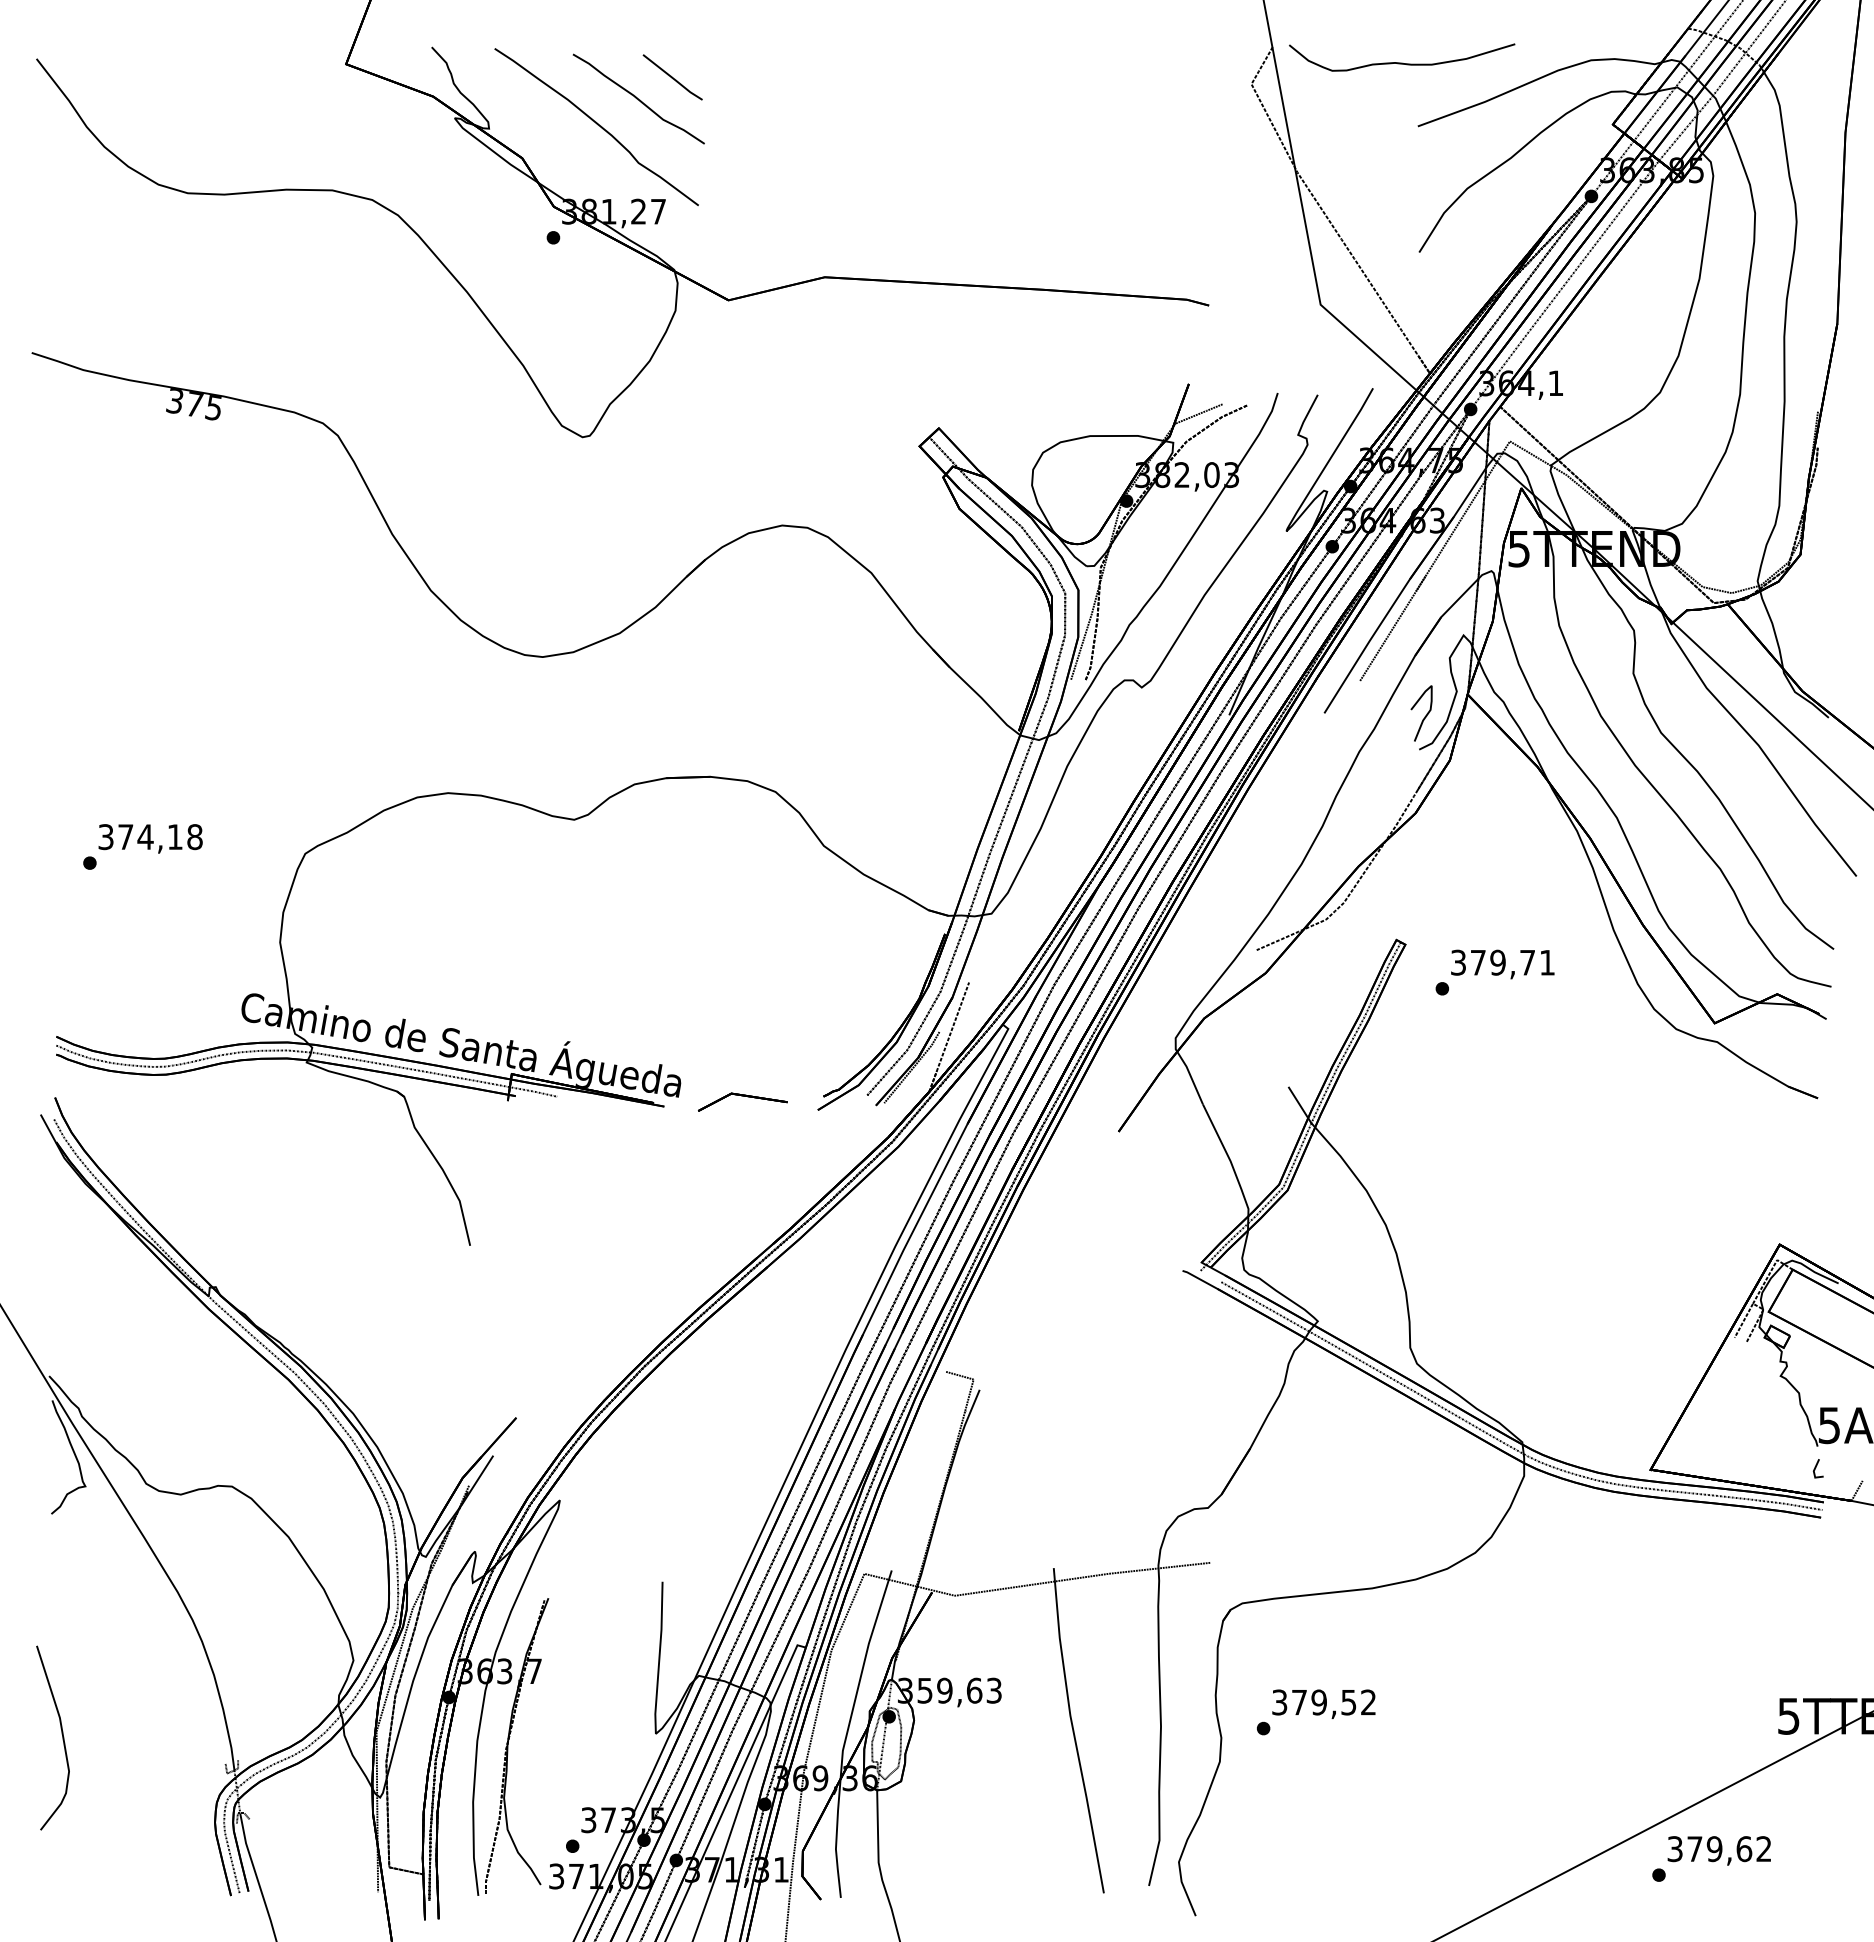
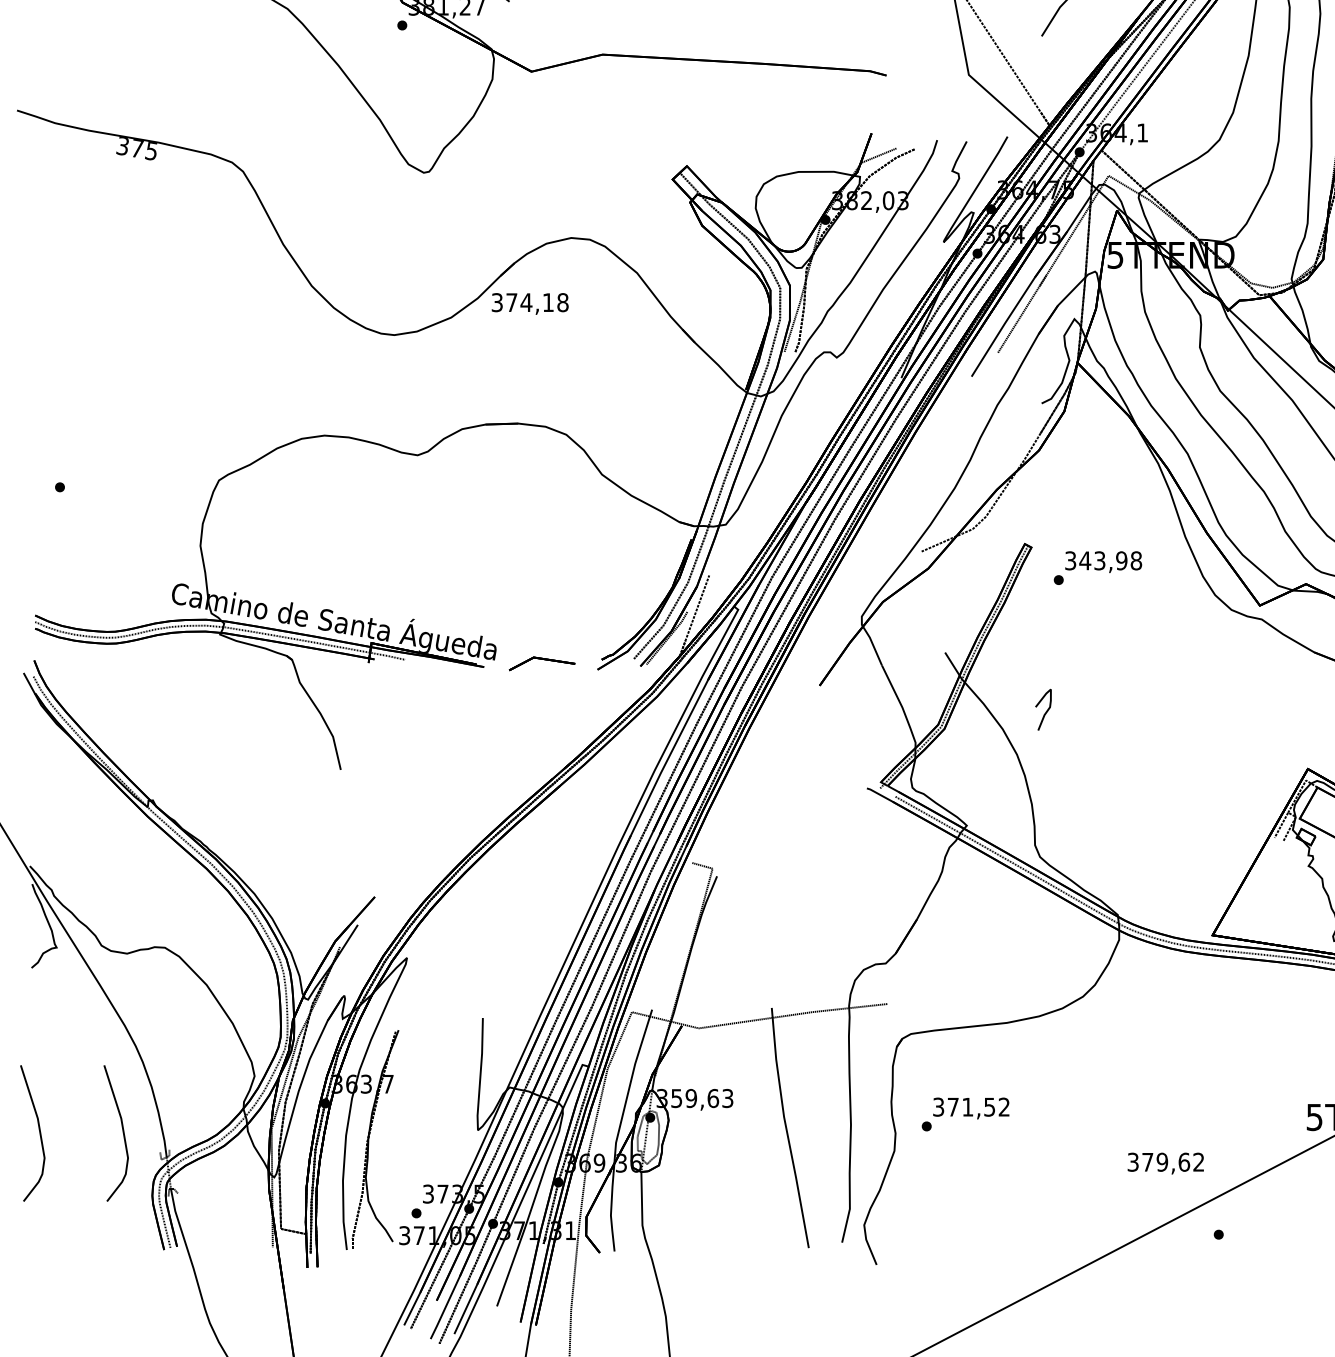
curve: (1424, 716) -> (1045, 712), moved
text: (150, 838) -> (530, 303), moved
text: (1512, 962) -> (1110, 560), 379,71 -> 343,98
text: (1318, 1702) -> (967, 1107), 379,52 -> 371,52
curve: (174, 1734) -> (122, 1130), added
text: (1718, 1850) -> (1165, 1163), moved

